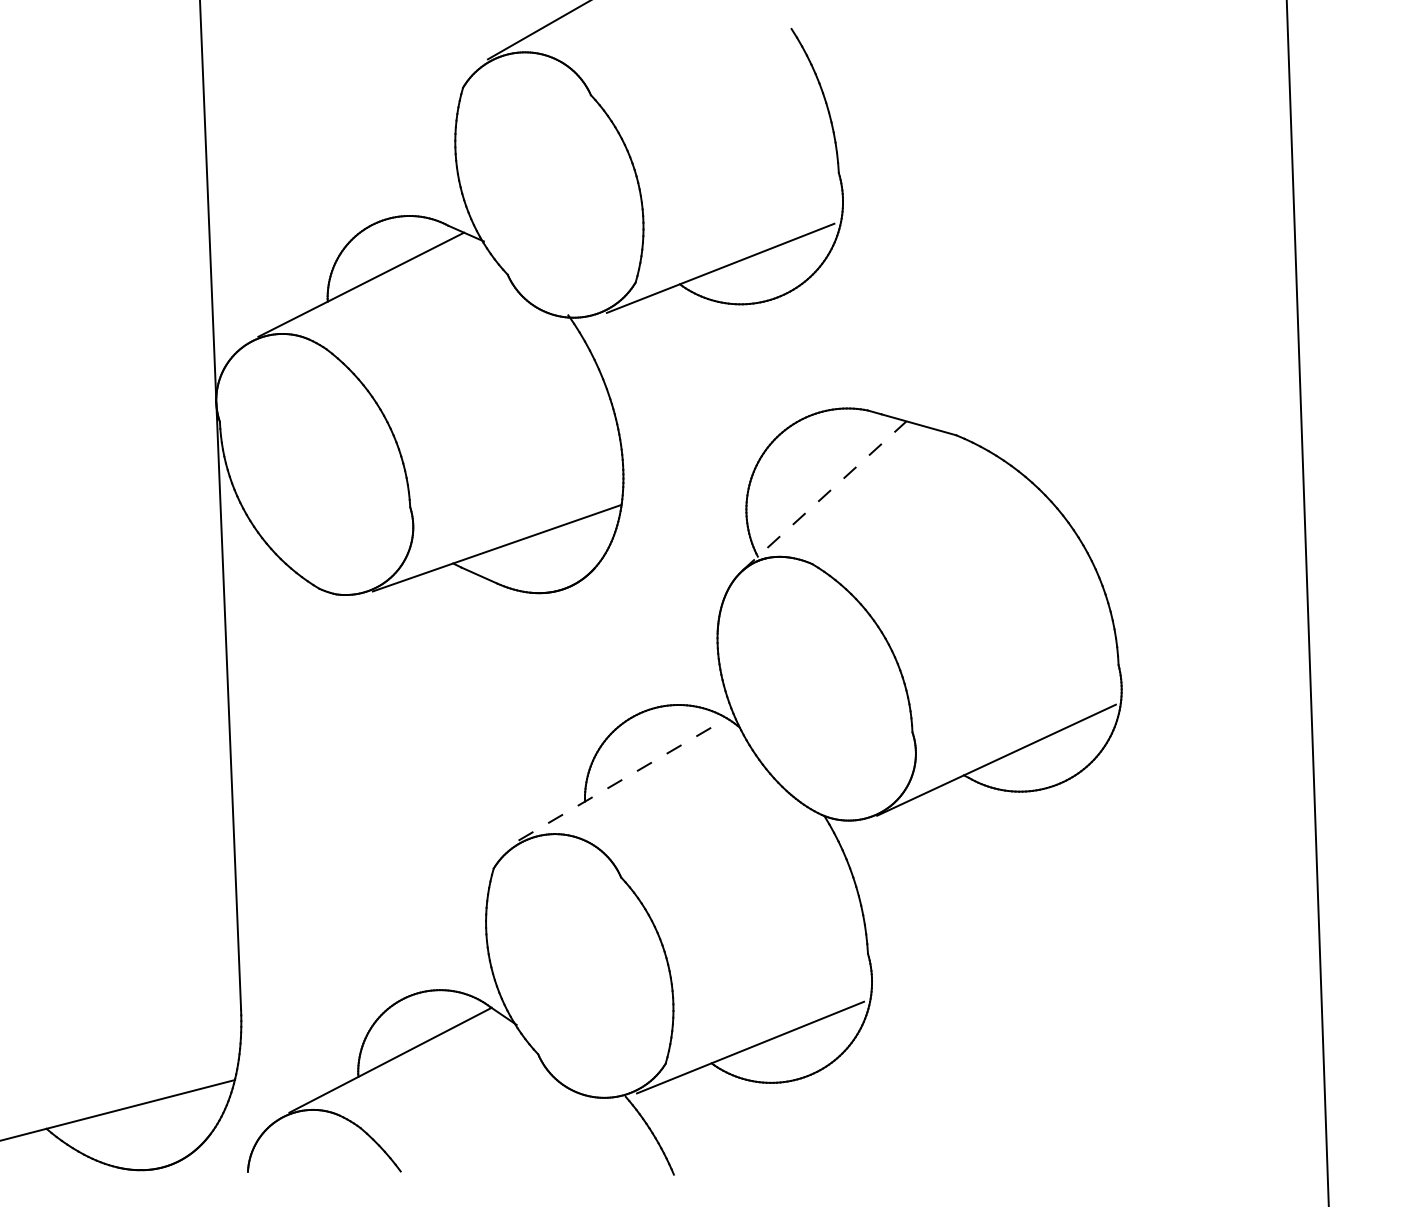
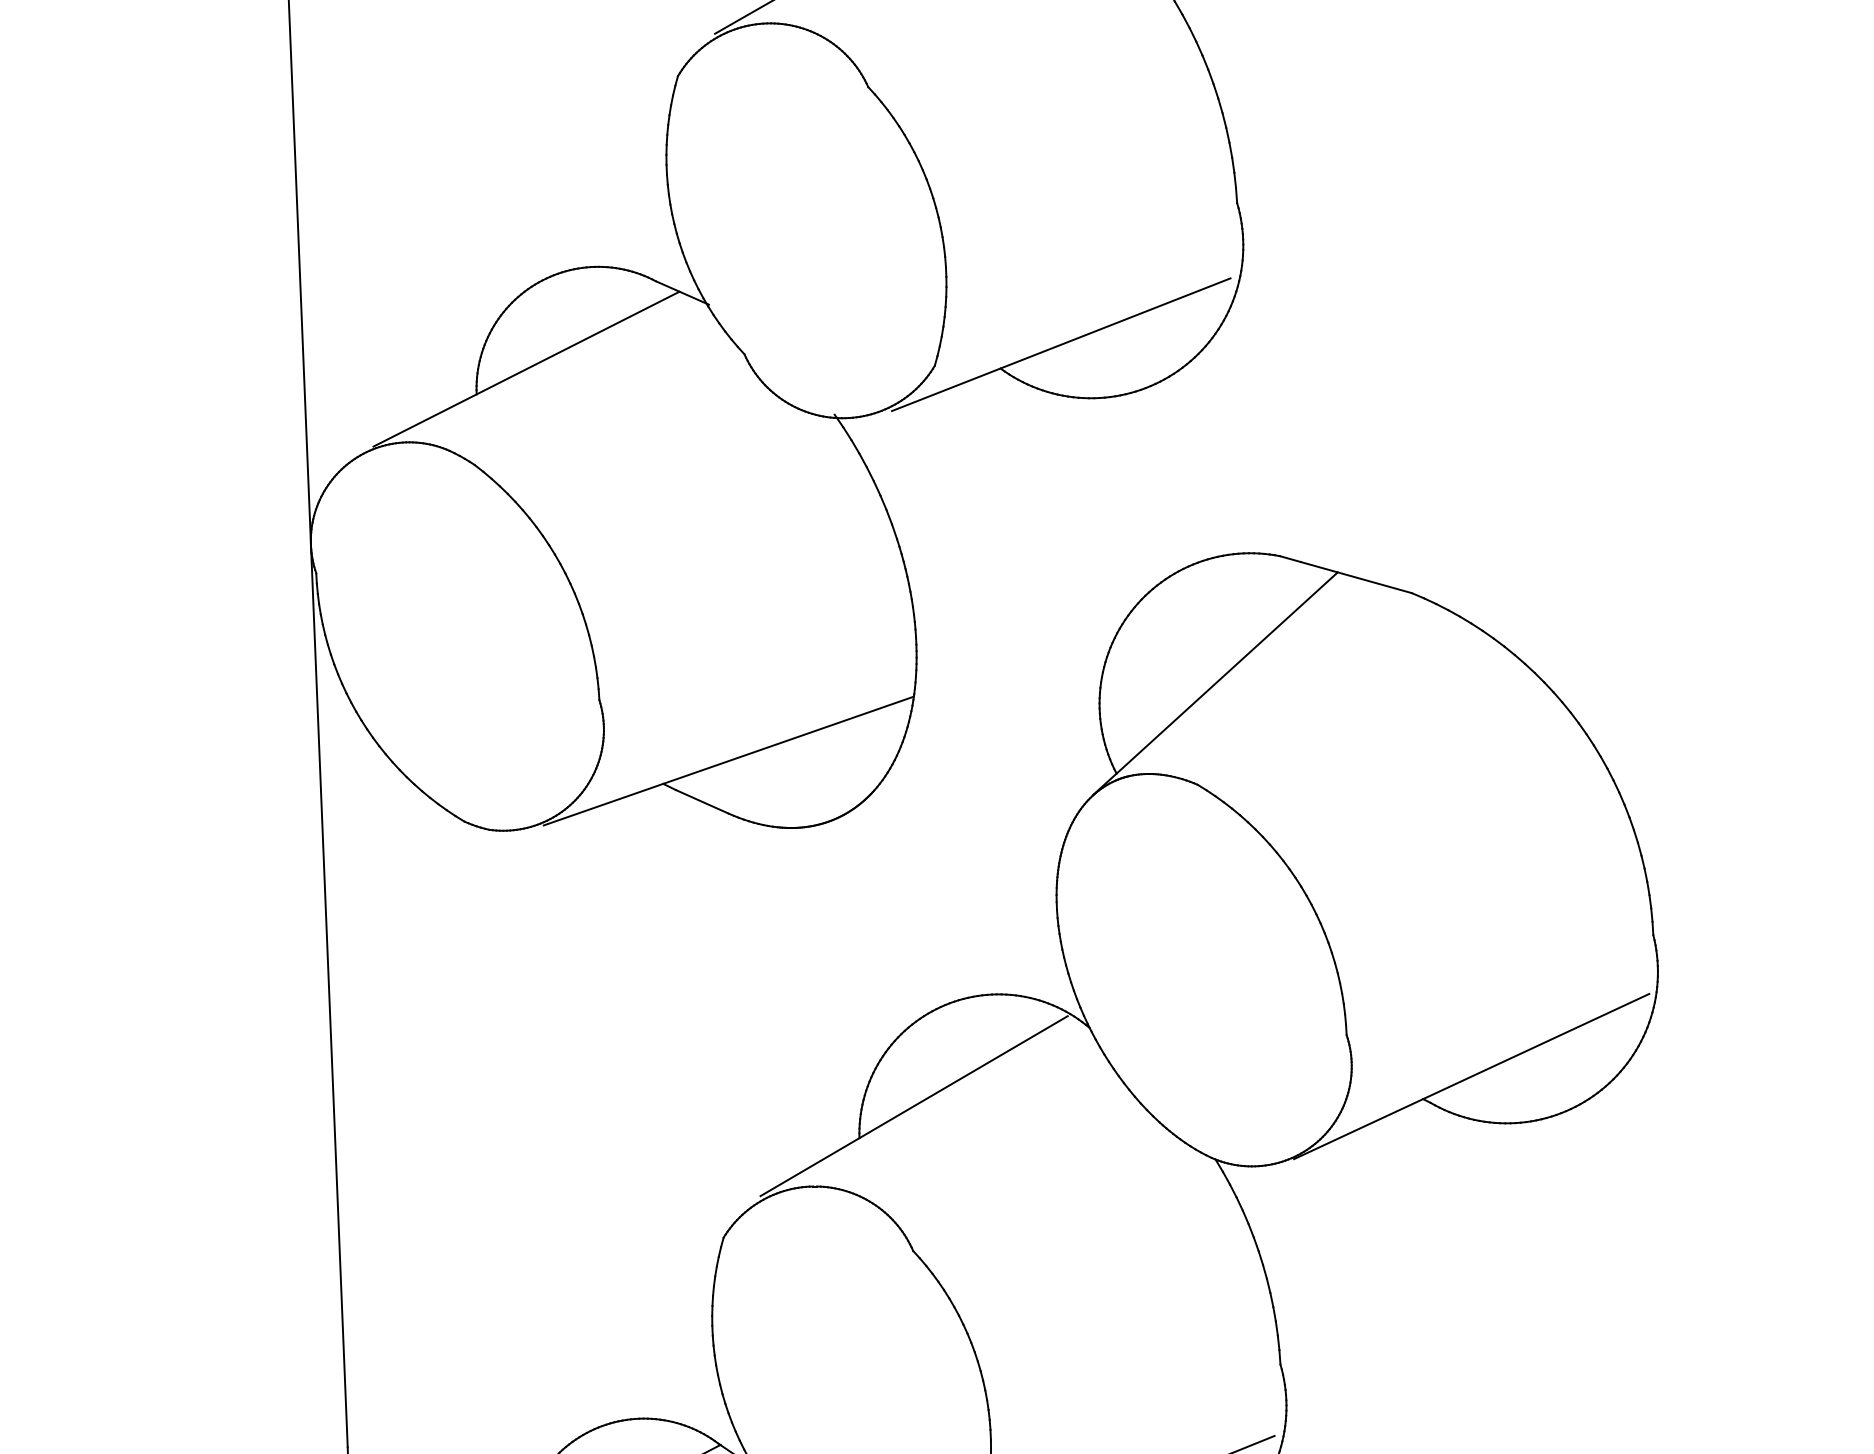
line: (824, 495) -> (1215, 682), dashed -> solid
line: (621, 780) -> (913, 1106), dashed -> solid

